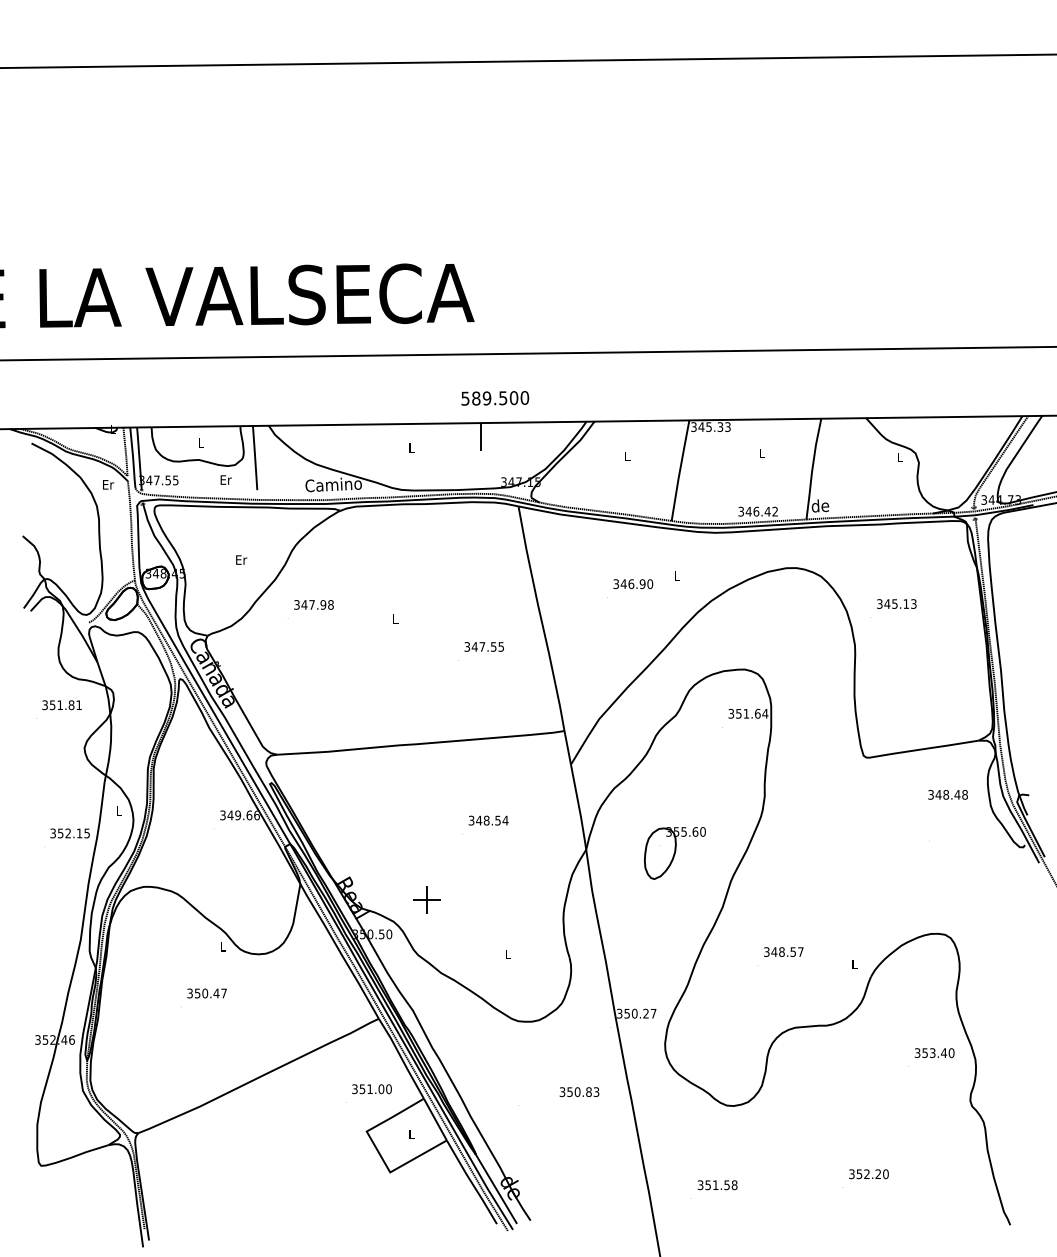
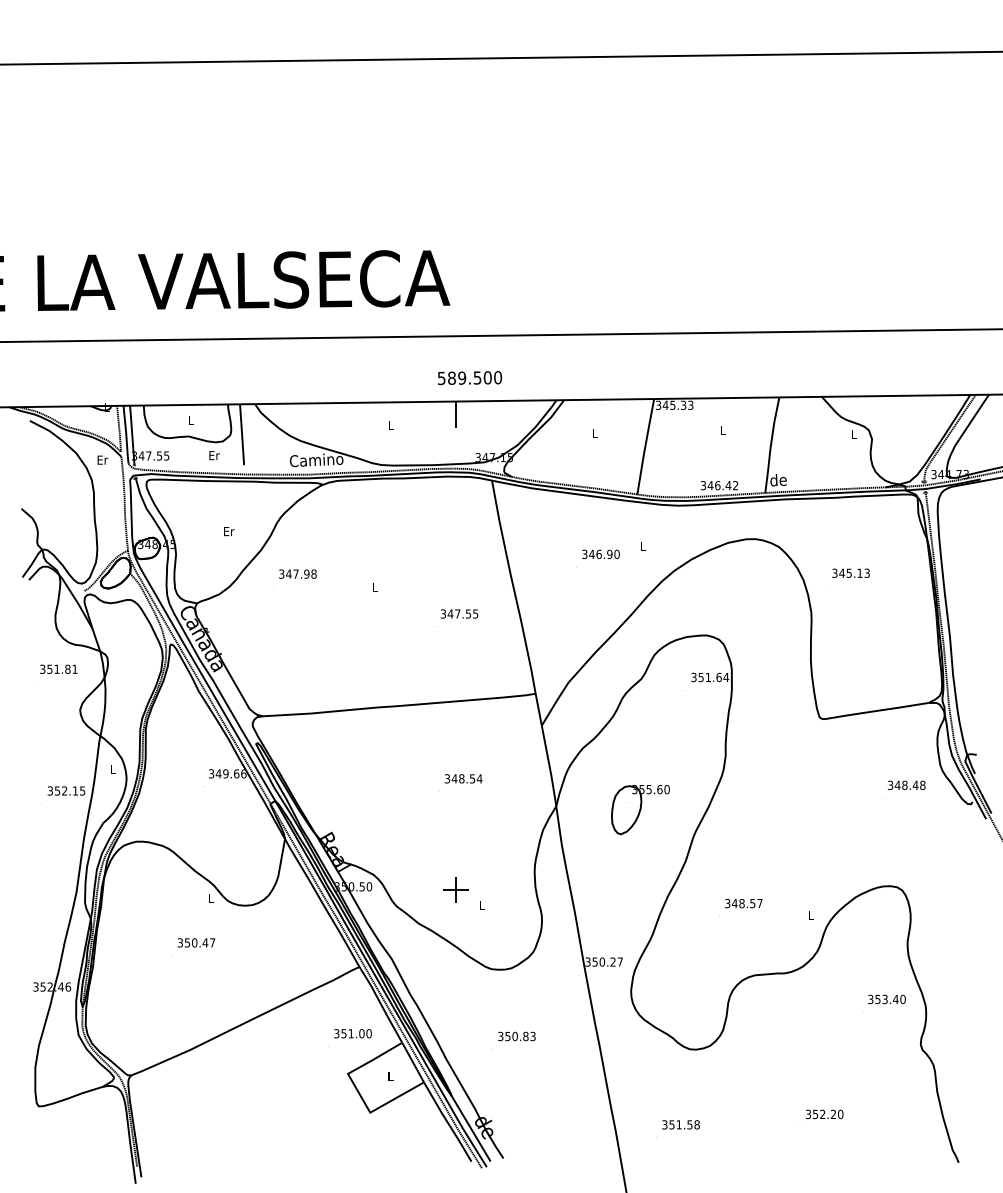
text: (947, 793) -> (906, 784), moved
part: (426, 899) -> (455, 889), moved
text: (579, 1092) -> (516, 1036), moved

